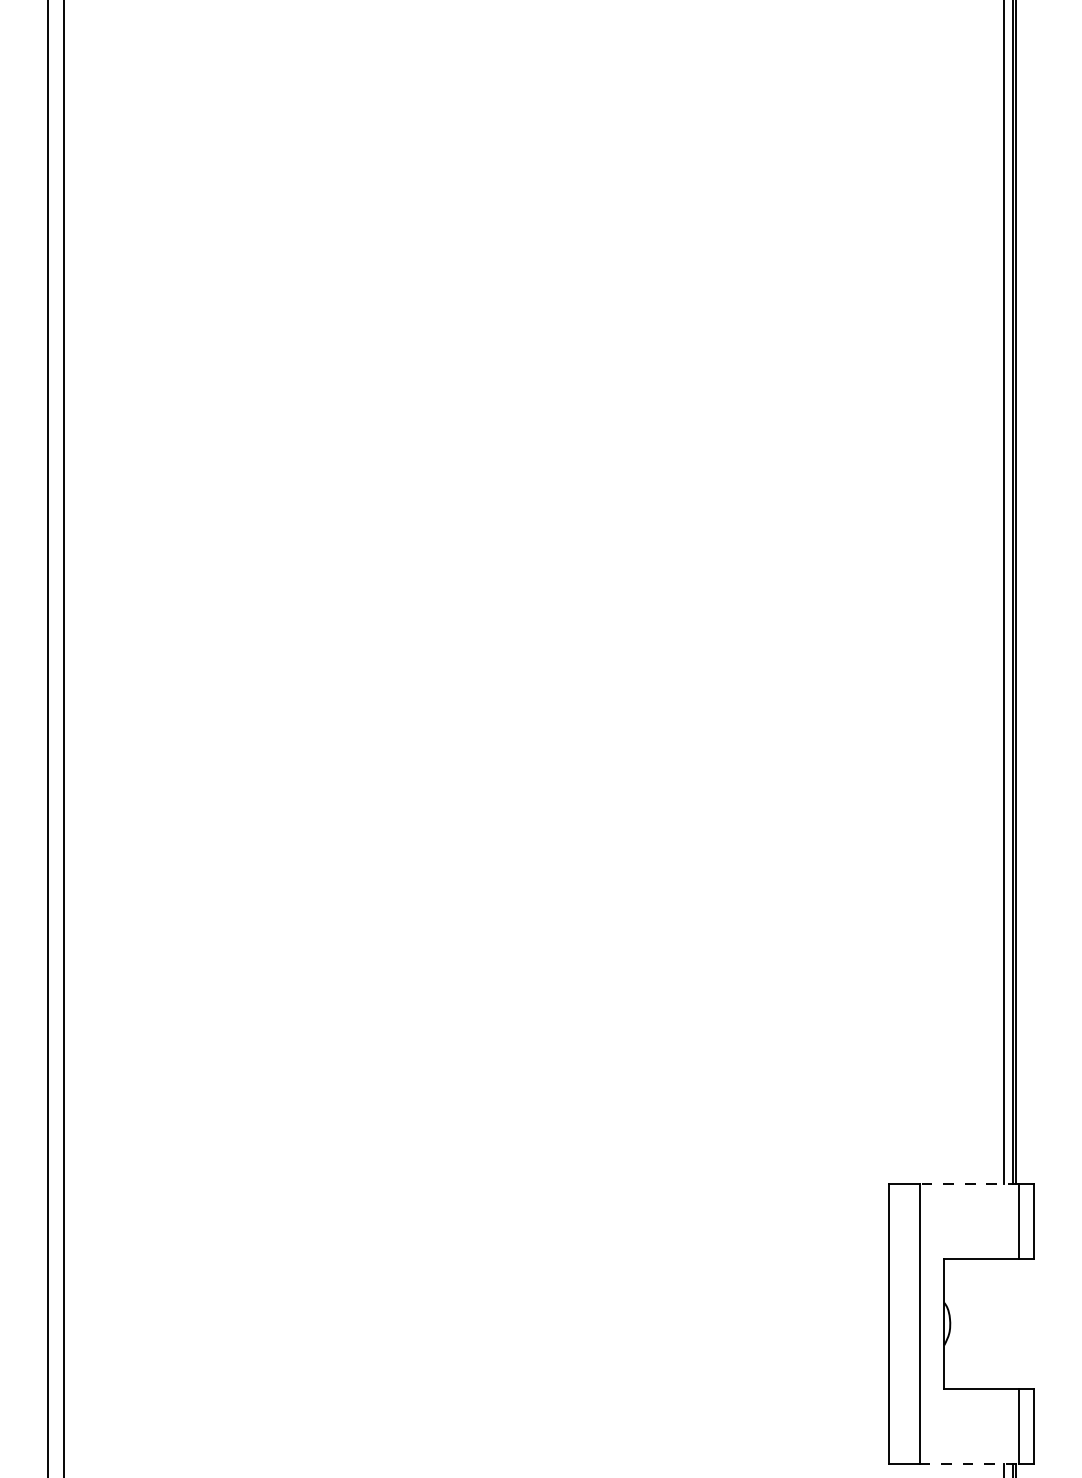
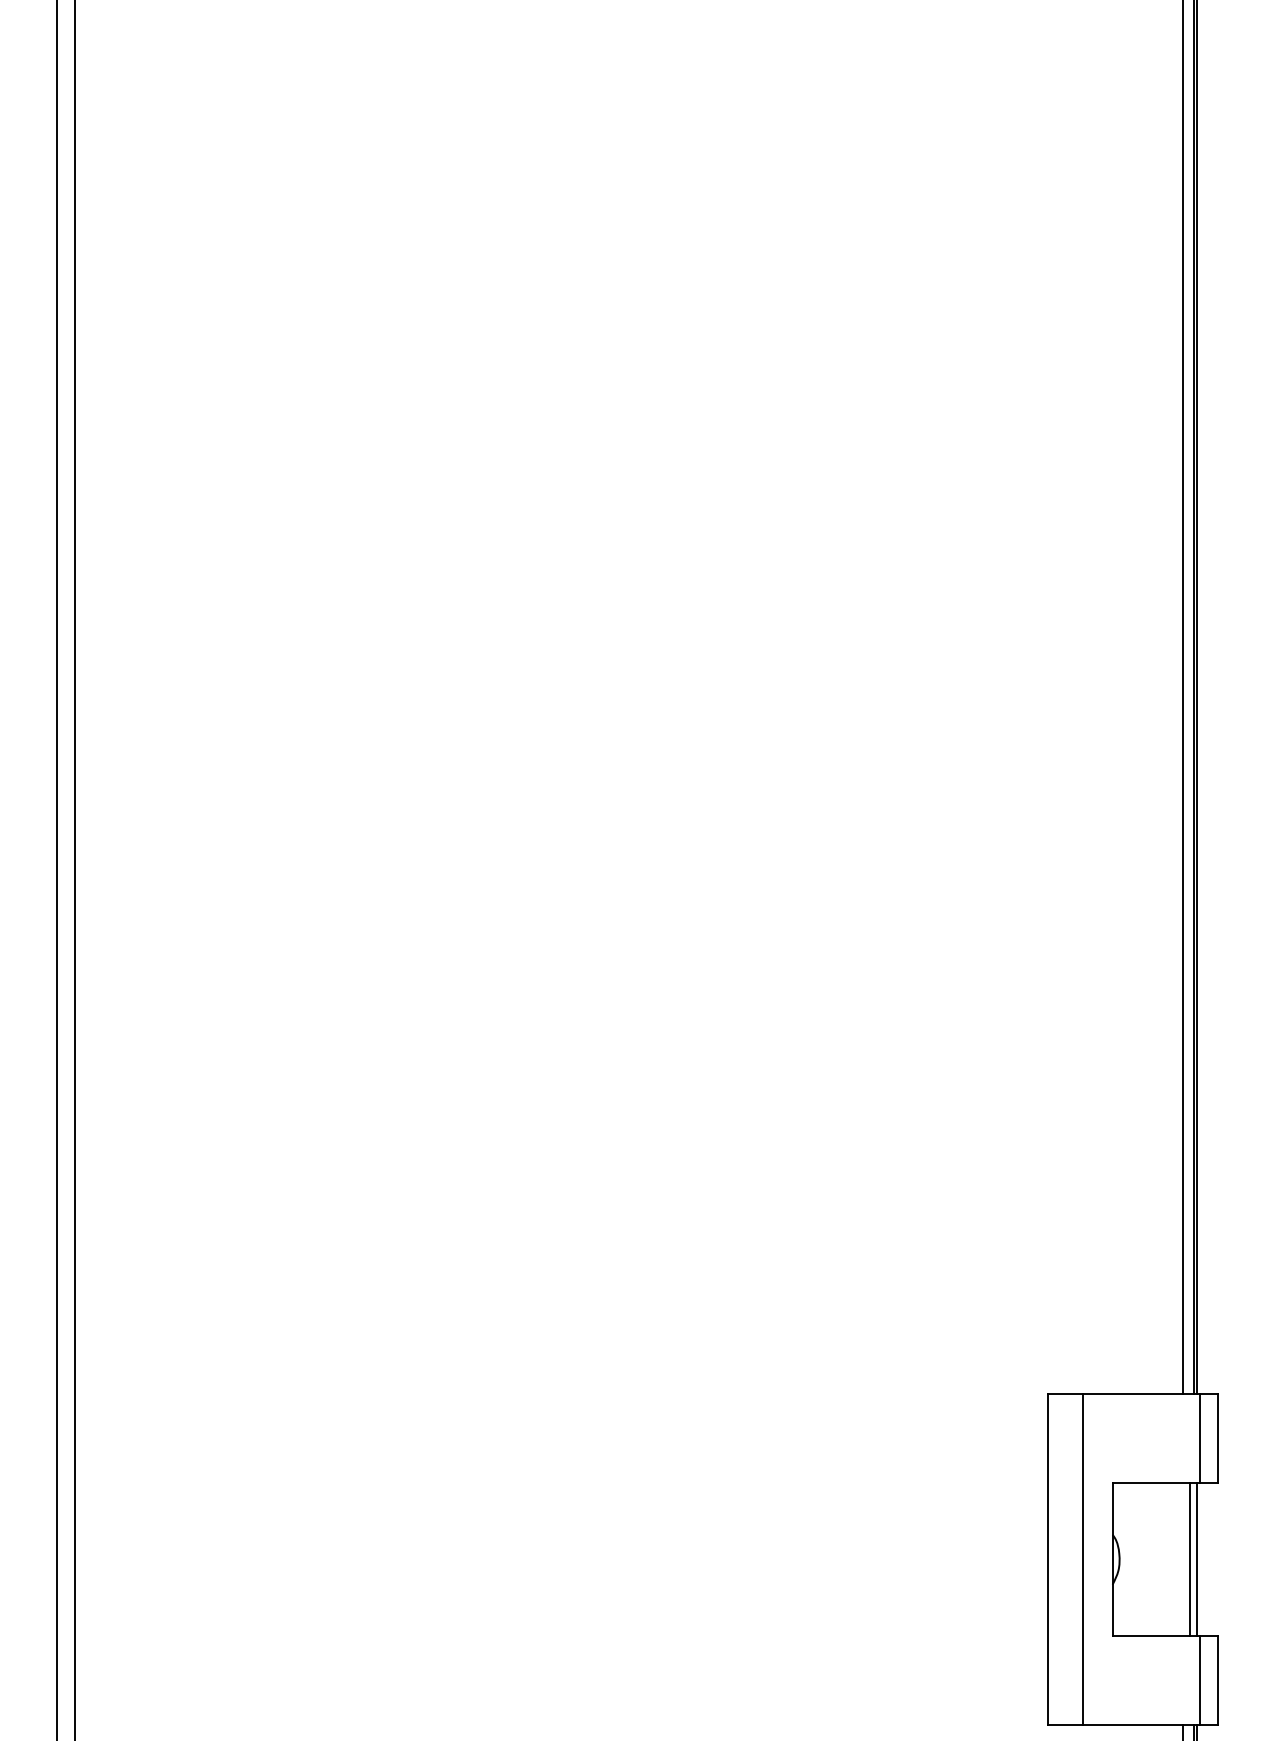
line: (968, 1183) -> (1141, 1394), dashed -> solid
line: (1010, 1323) -> (1190, 1559), added
line: (1016, 1323) -> (1197, 1559), added
line: (969, 1463) -> (1142, 1724), dashed -> solid

